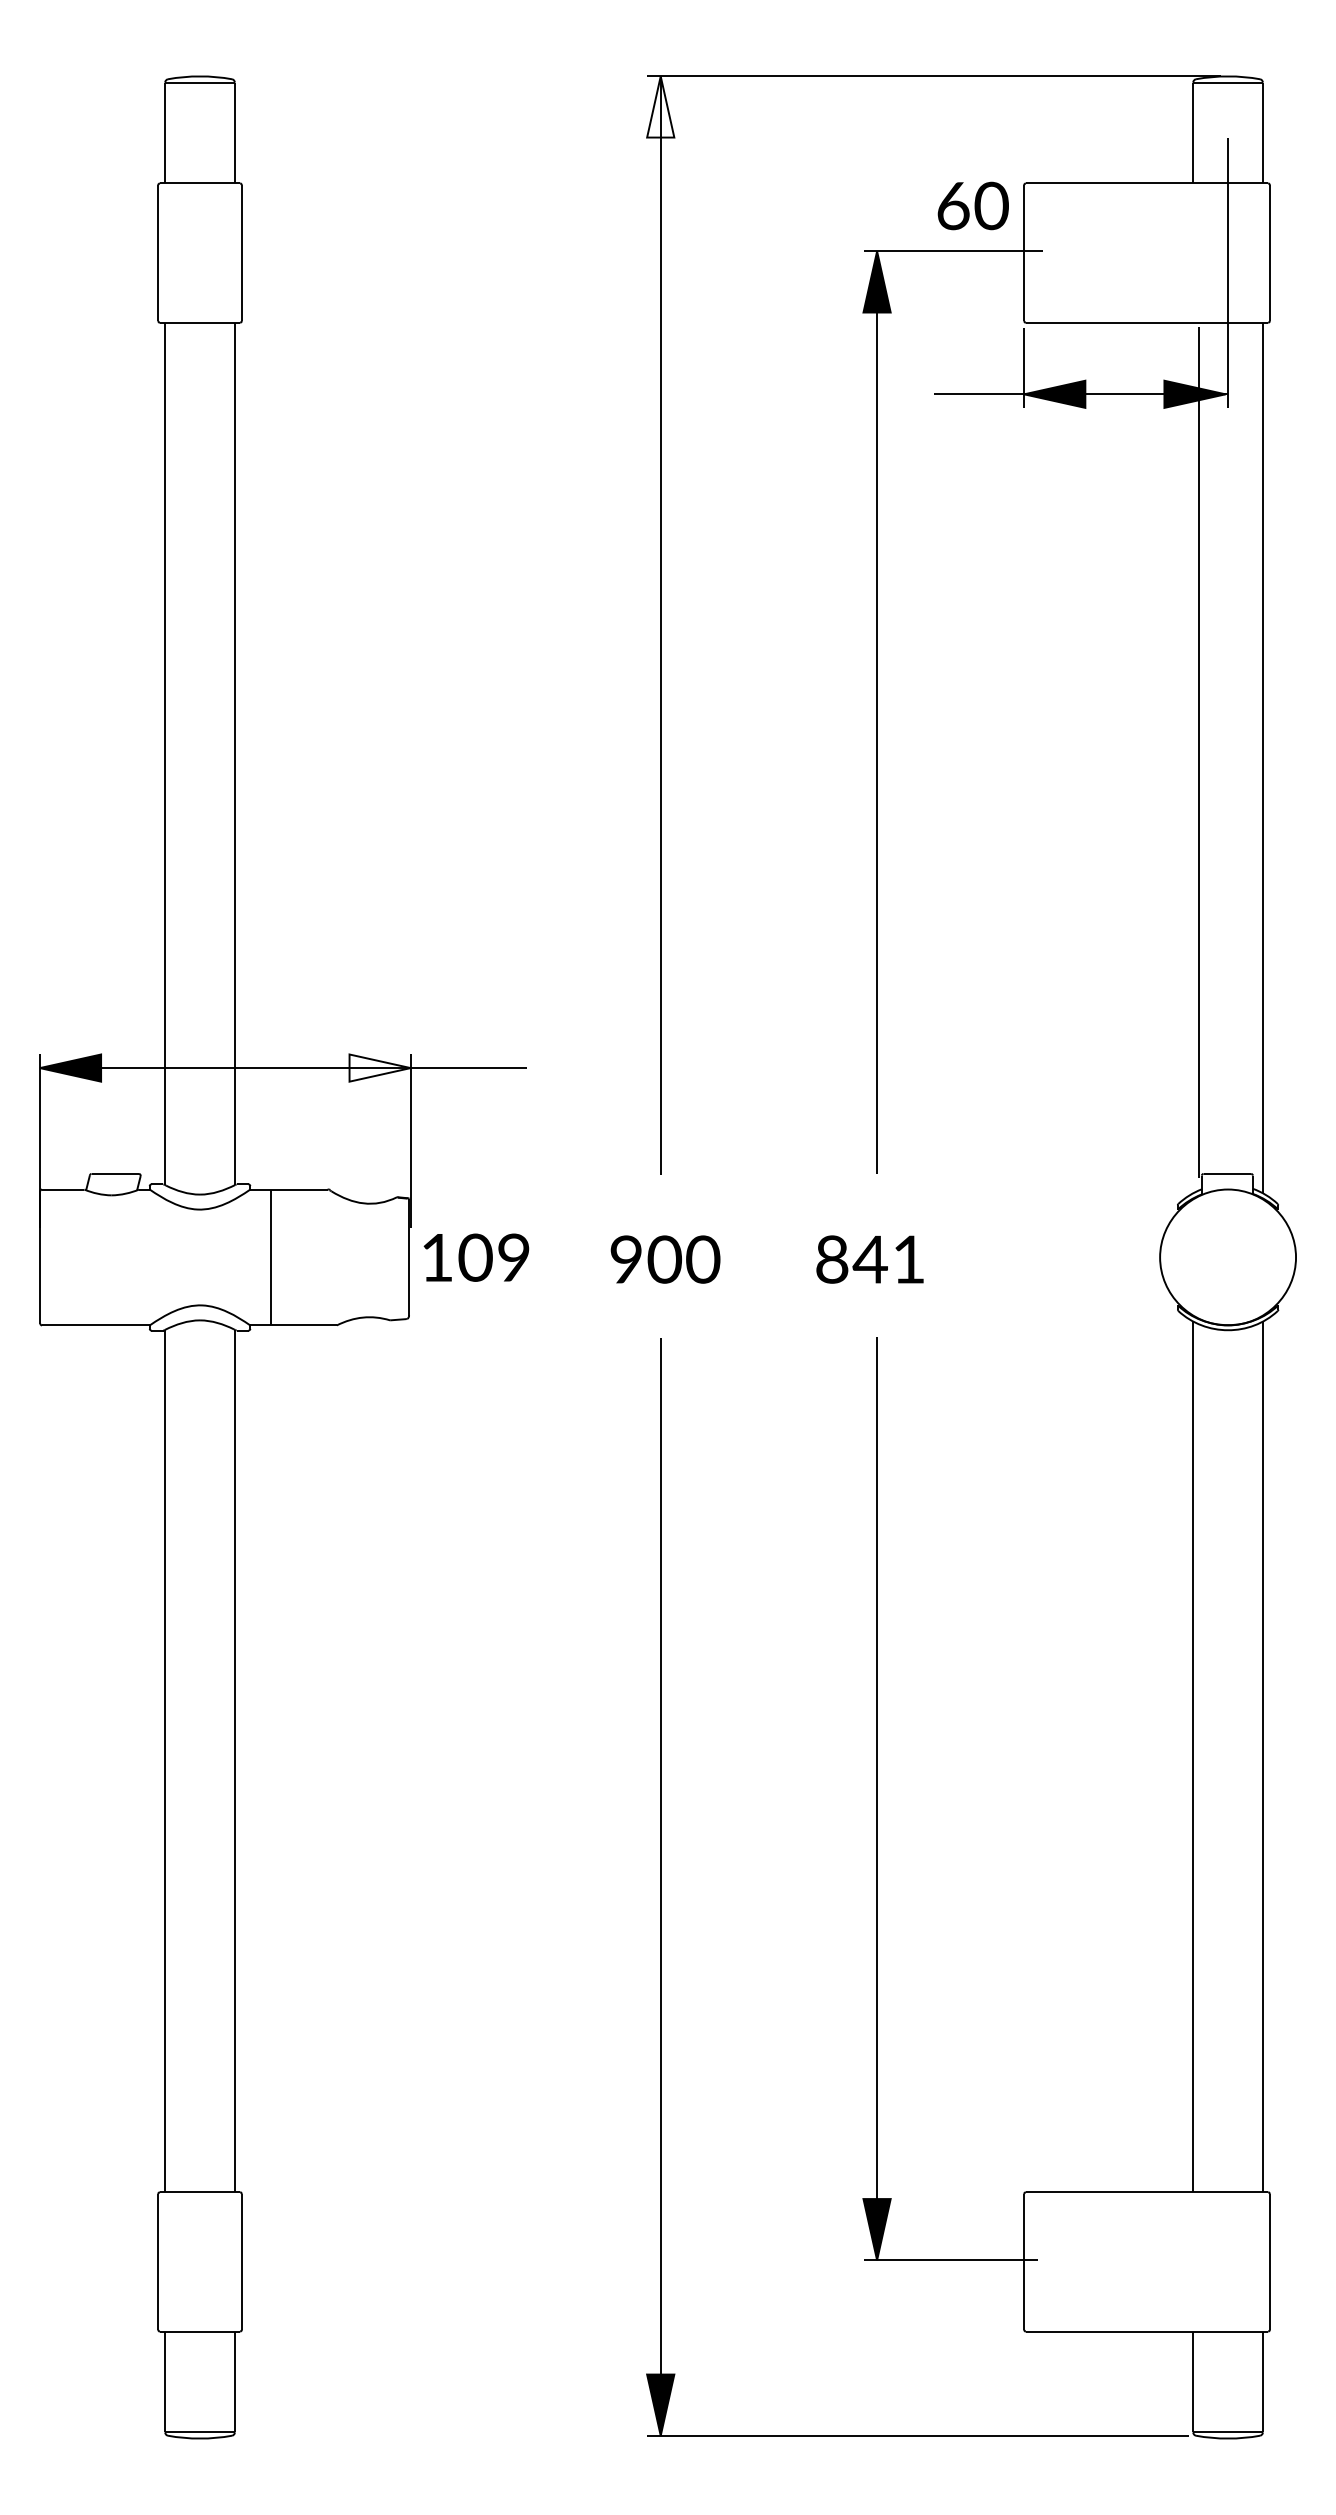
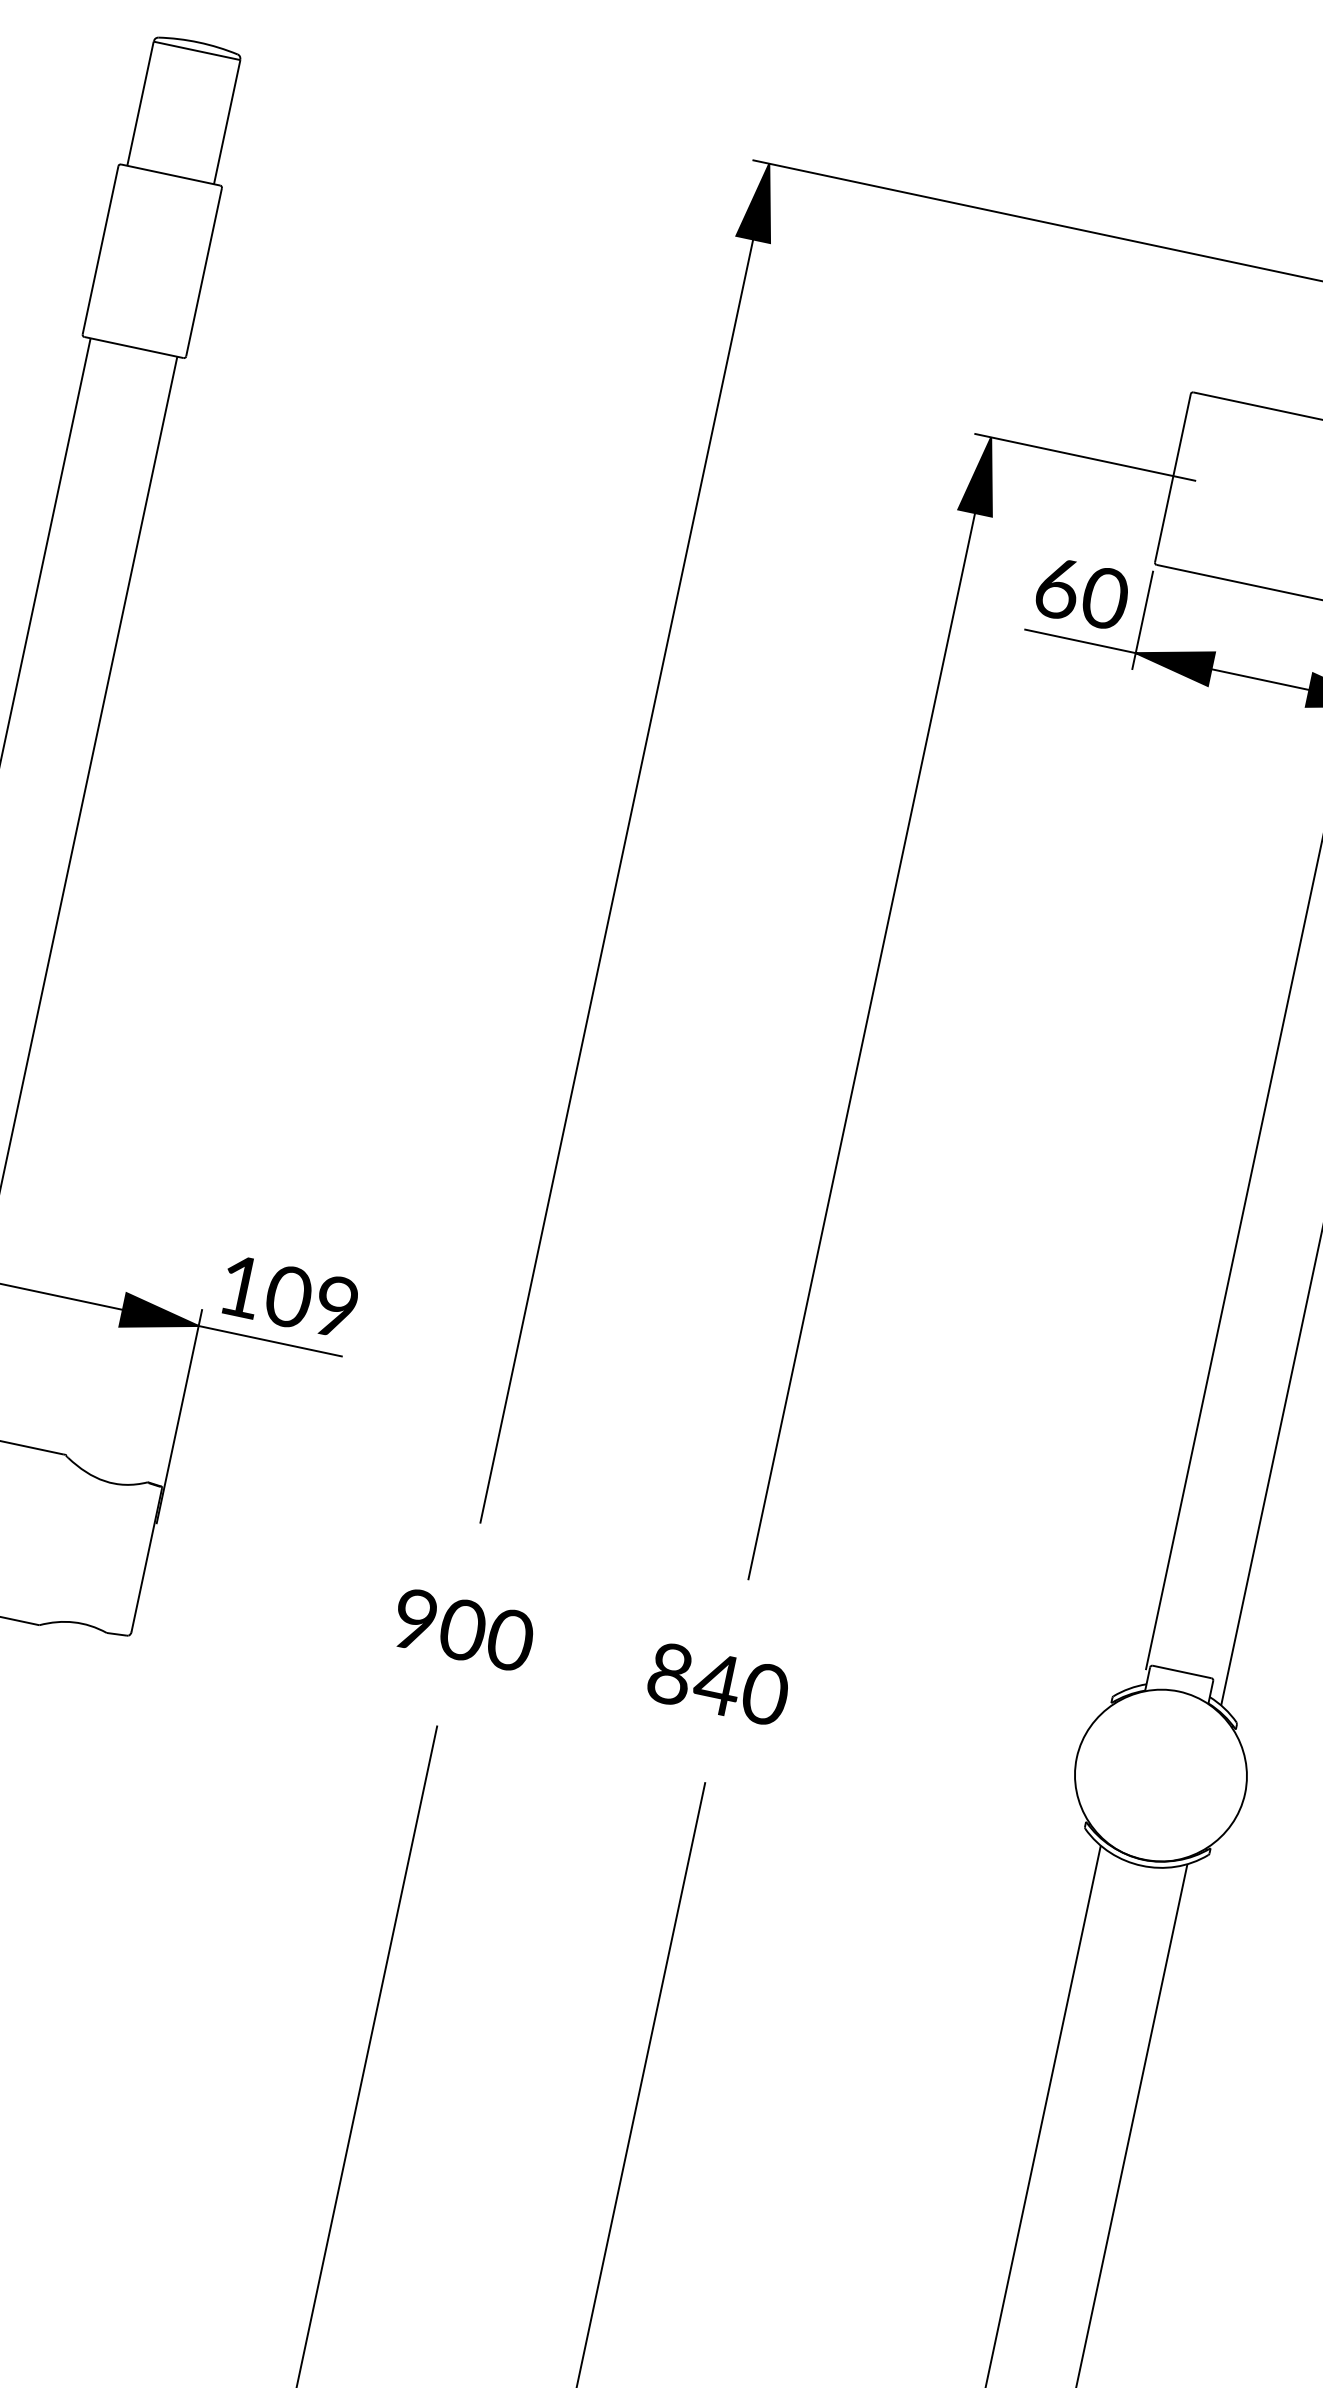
fill: (660, 106) -> (761, 200), added
text: (972, 205) -> (1081, 592), moved
fill: (379, 1067) -> (160, 1317), added
text: (476, 1257) -> (290, 1296), moved
text: (909, 1259) -> (765, 1694), 841 -> 840

